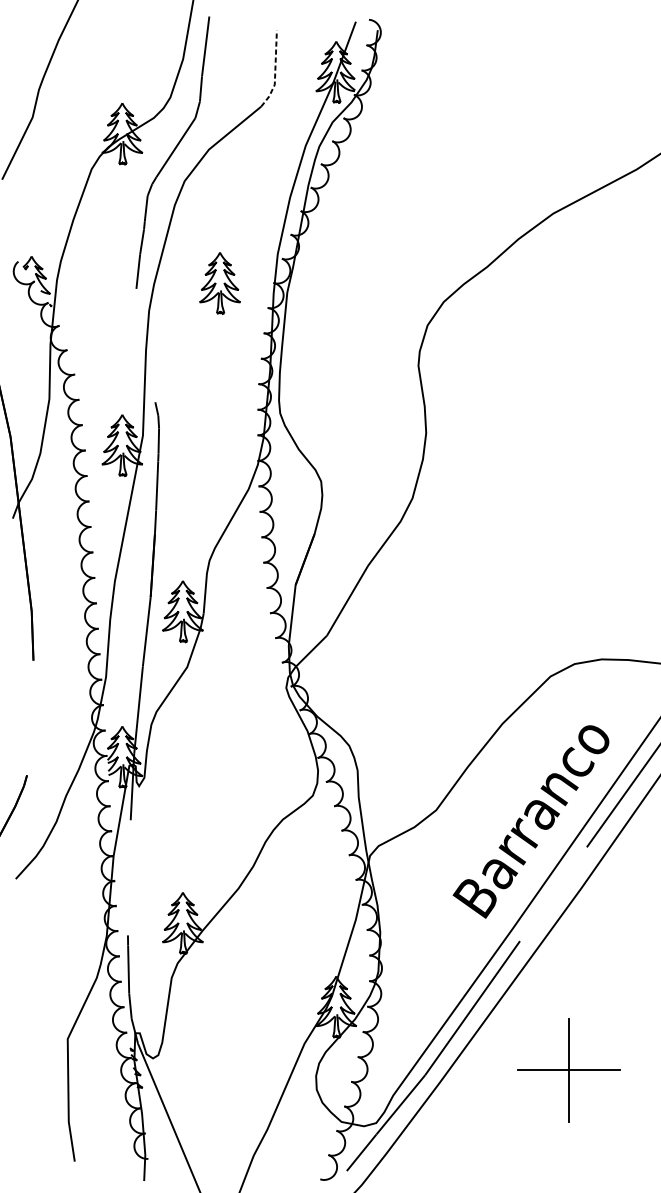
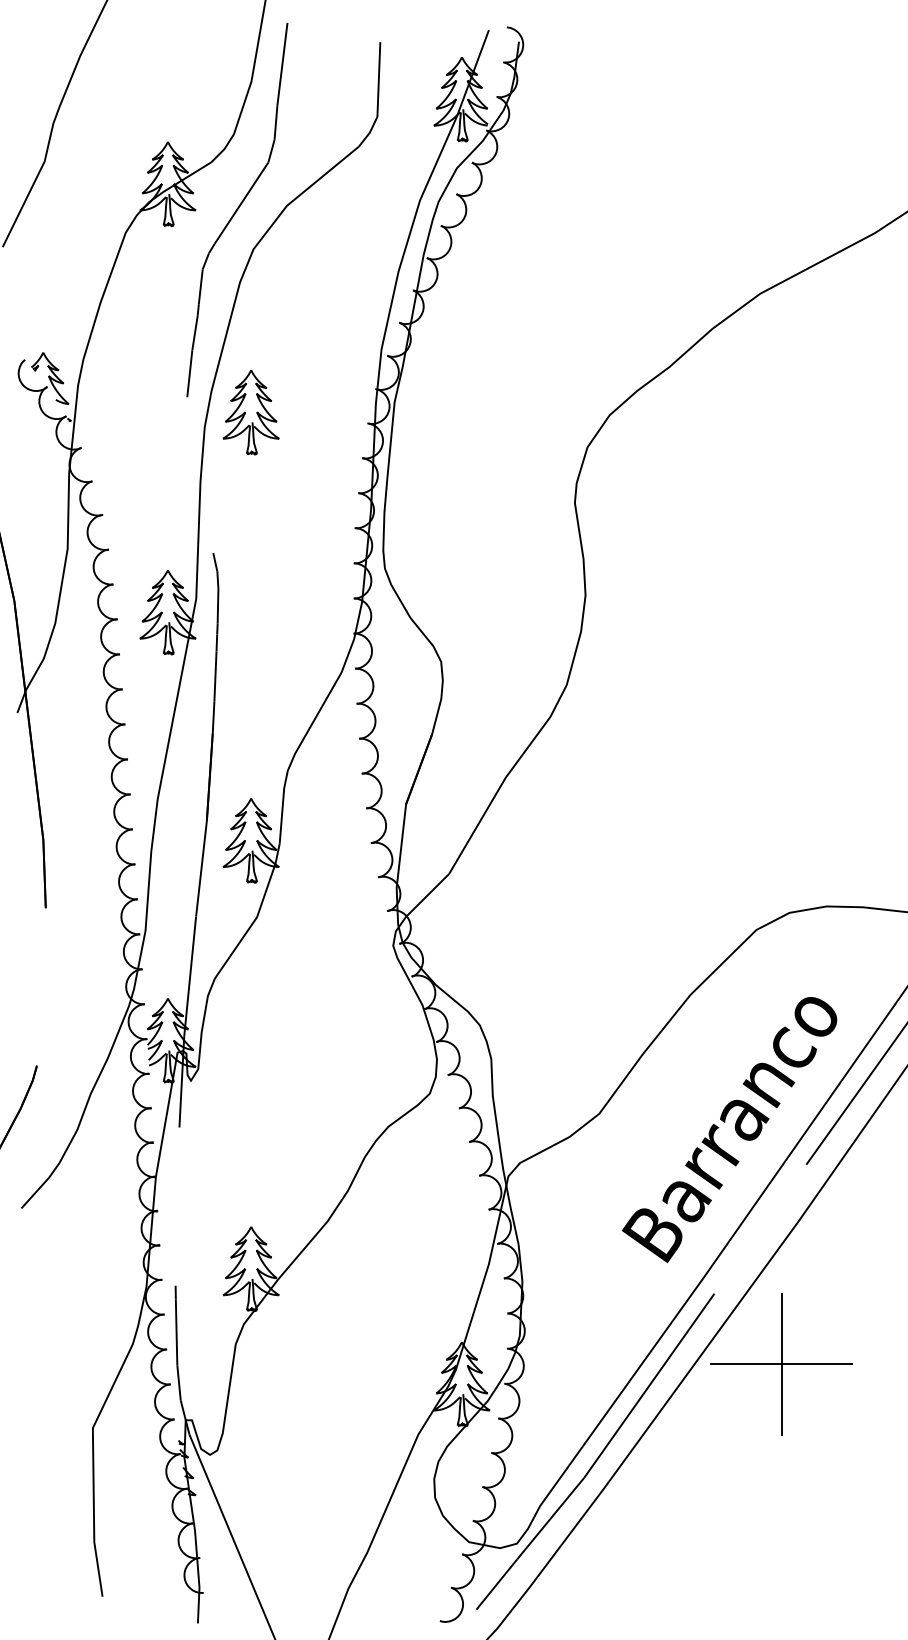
line: (275, 70) -> (378, 97), dashed -> solid
part: (219, 283) -> (250, 412), moved
part: (568, 1070) -> (781, 1364), moved

